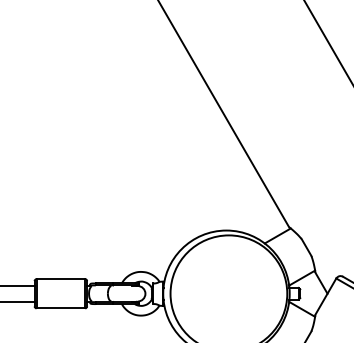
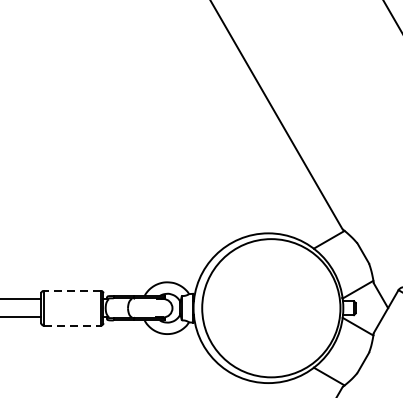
line: (60, 279) -> (71, 291), solid -> dashed
line: (61, 308) -> (73, 325), solid -> dashed

